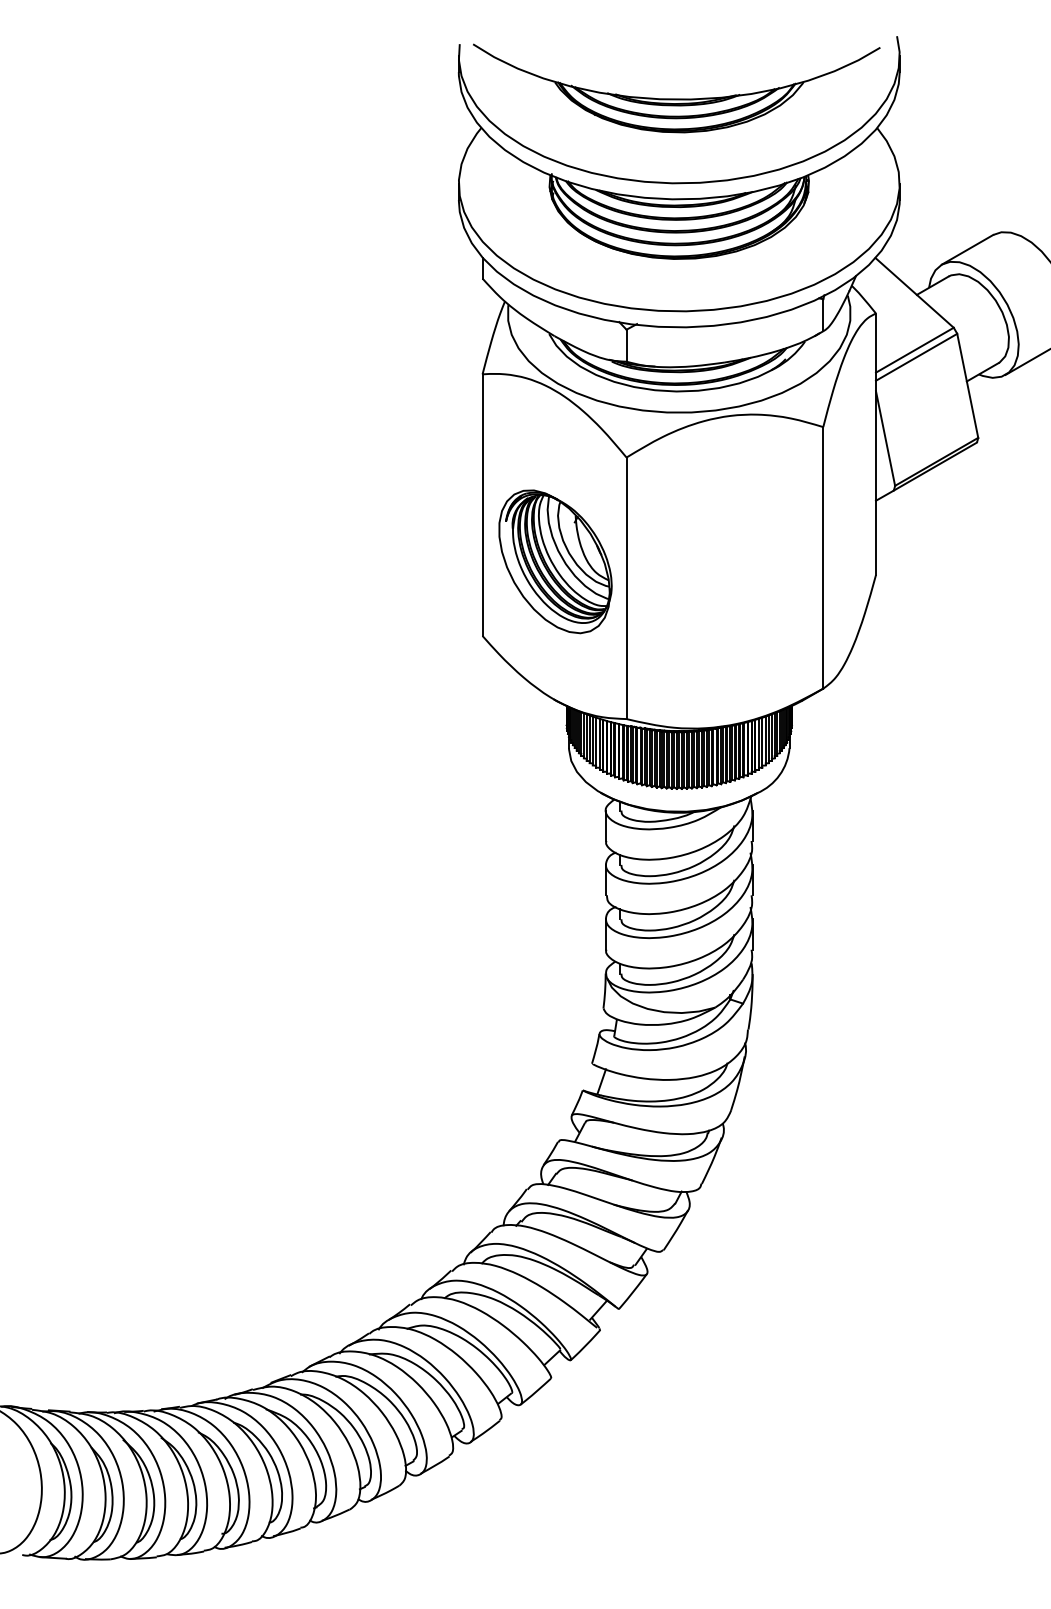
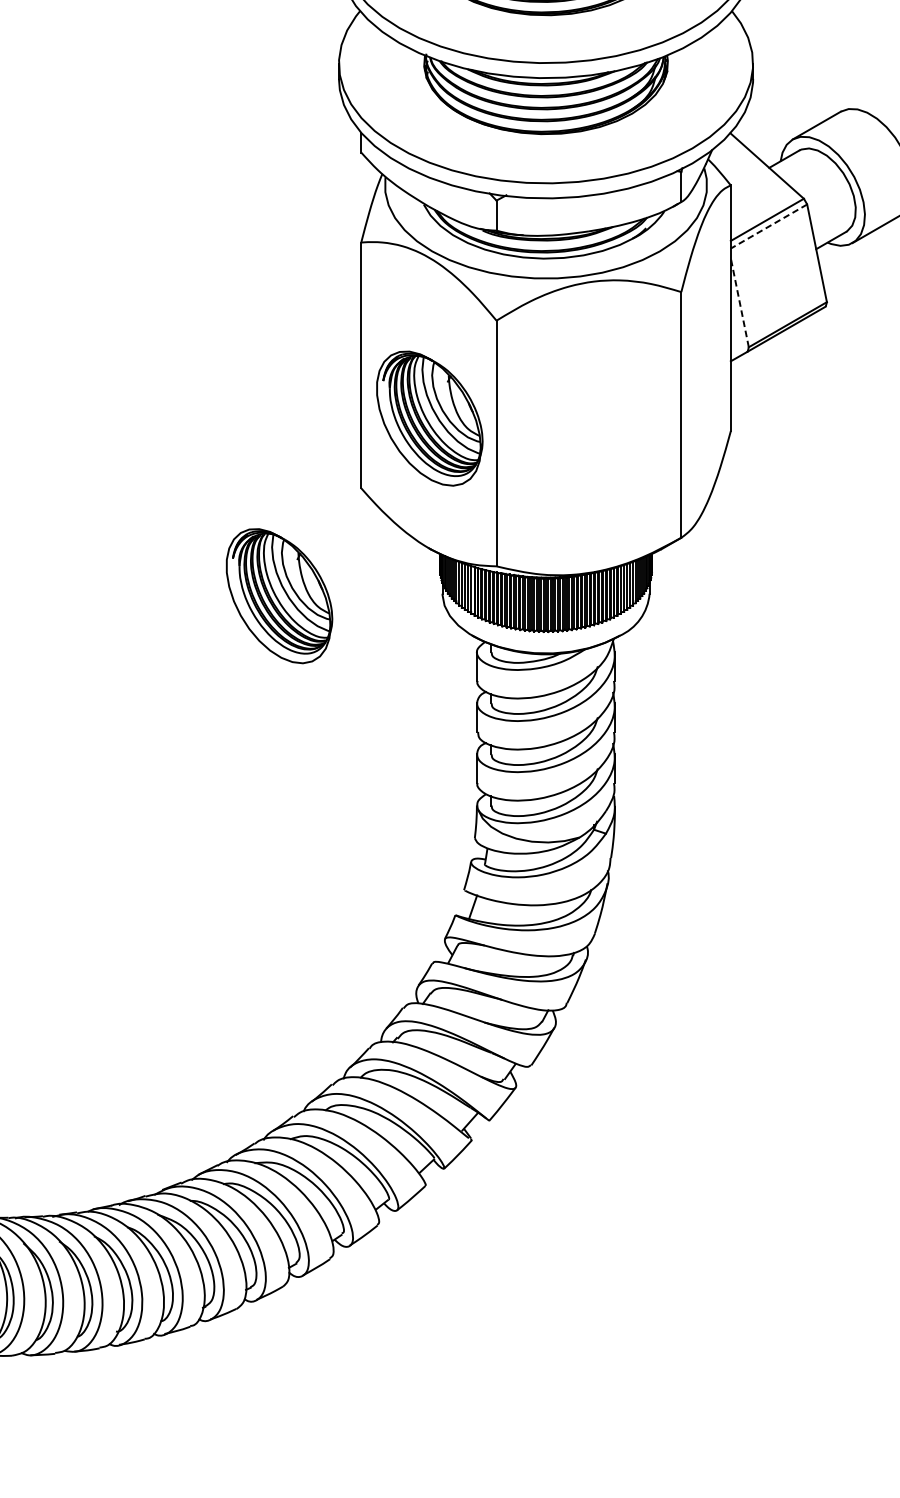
line: (916, 357) -> (768, 226), solid -> dashed
line: (885, 438) -> (739, 302), solid -> dashed
part: (395, 750) -> (279, 595), added

